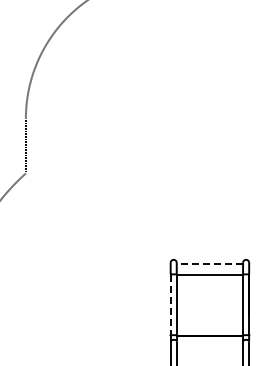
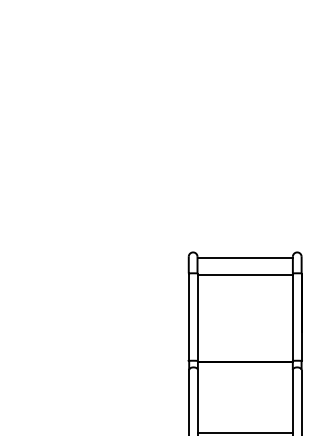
line: (209, 263) -> (244, 257), dashed -> solid
line: (170, 305) -> (188, 318), dashed -> solid

